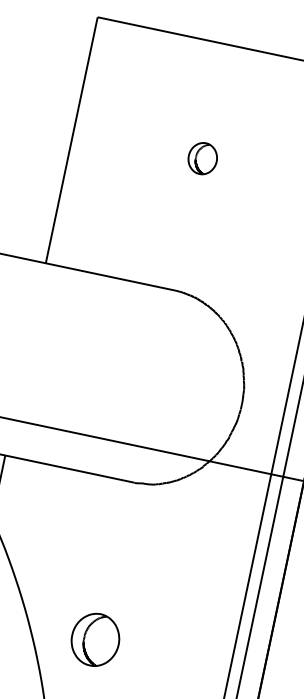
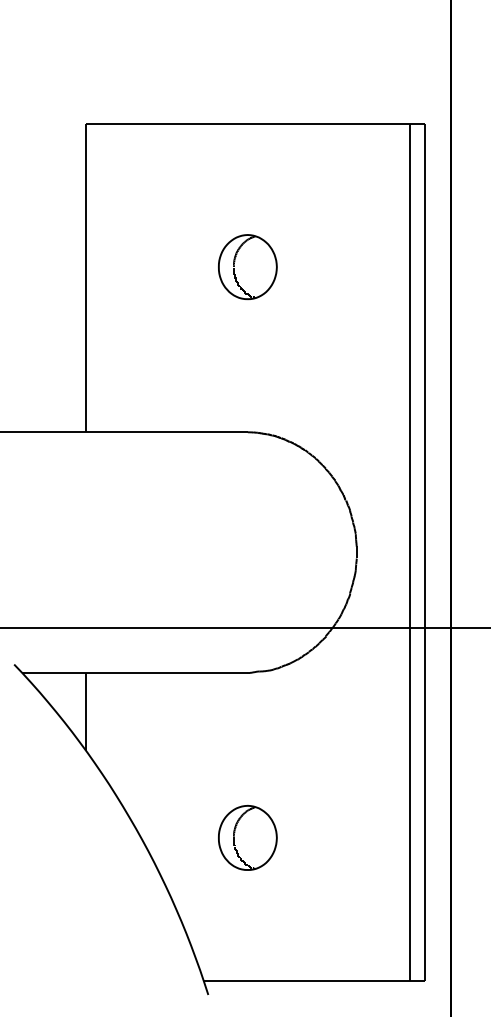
part: (202, 158) -> (247, 267), size x1.67
part: (95, 639) -> (247, 837), moved

